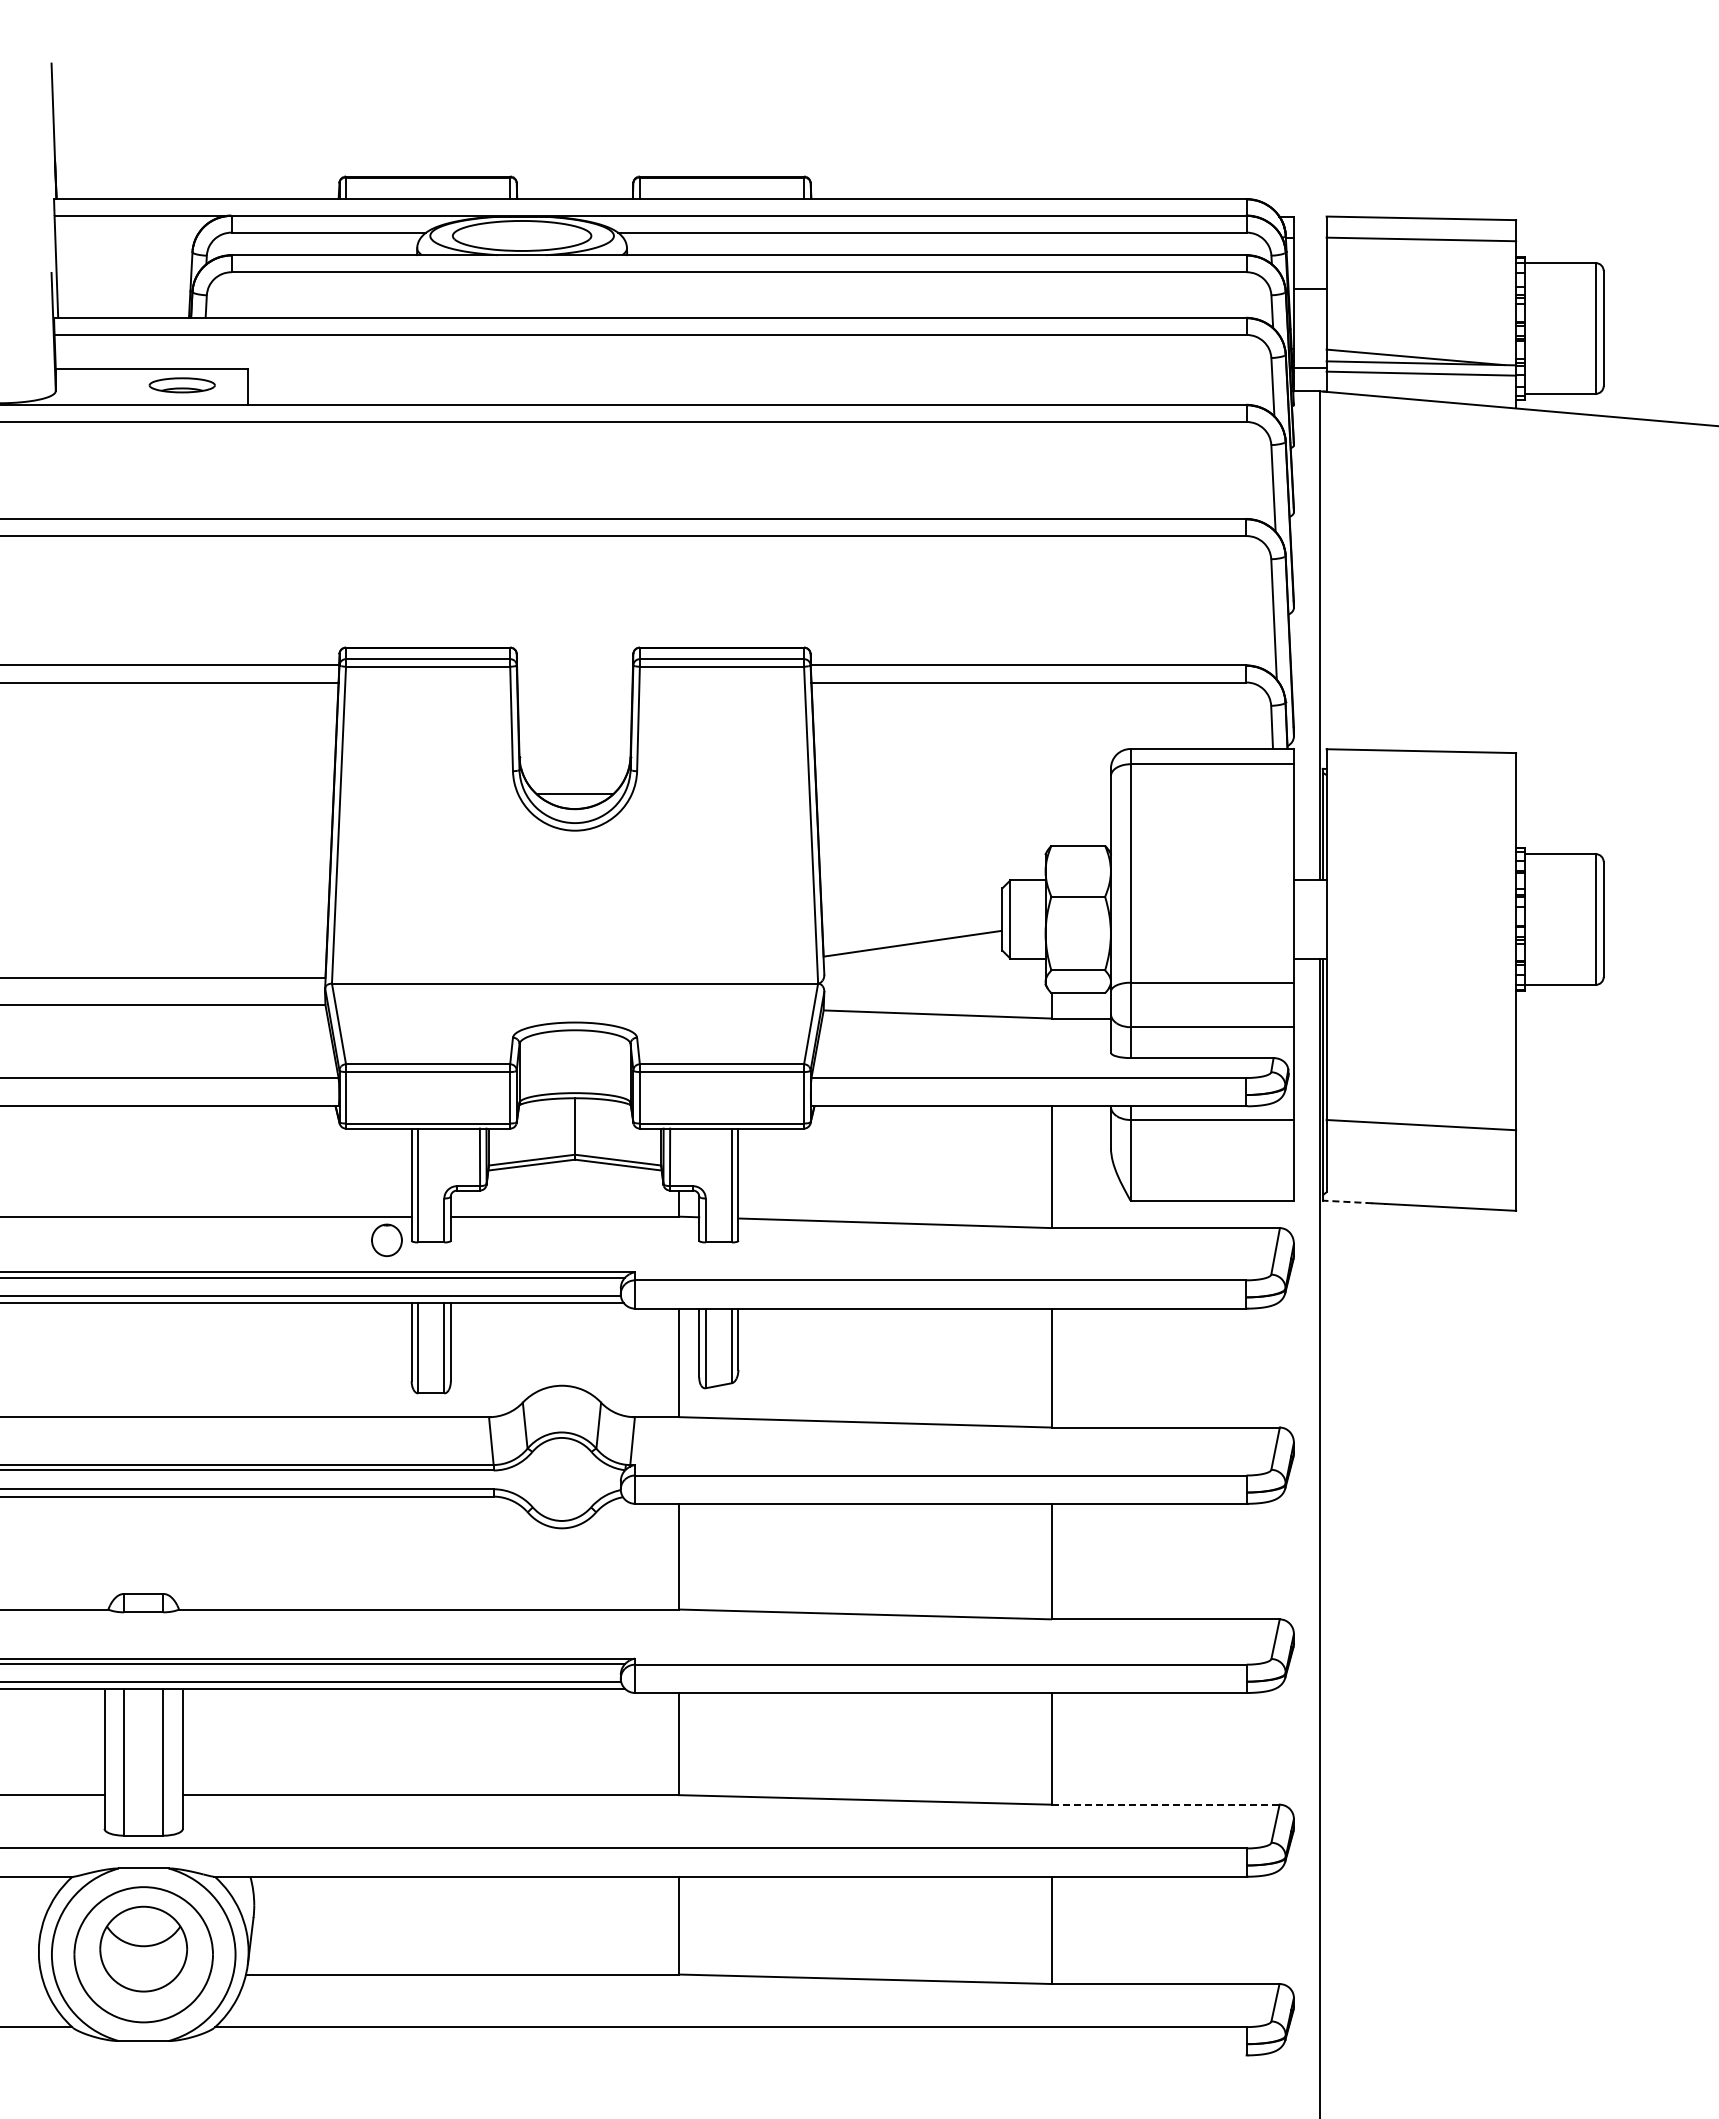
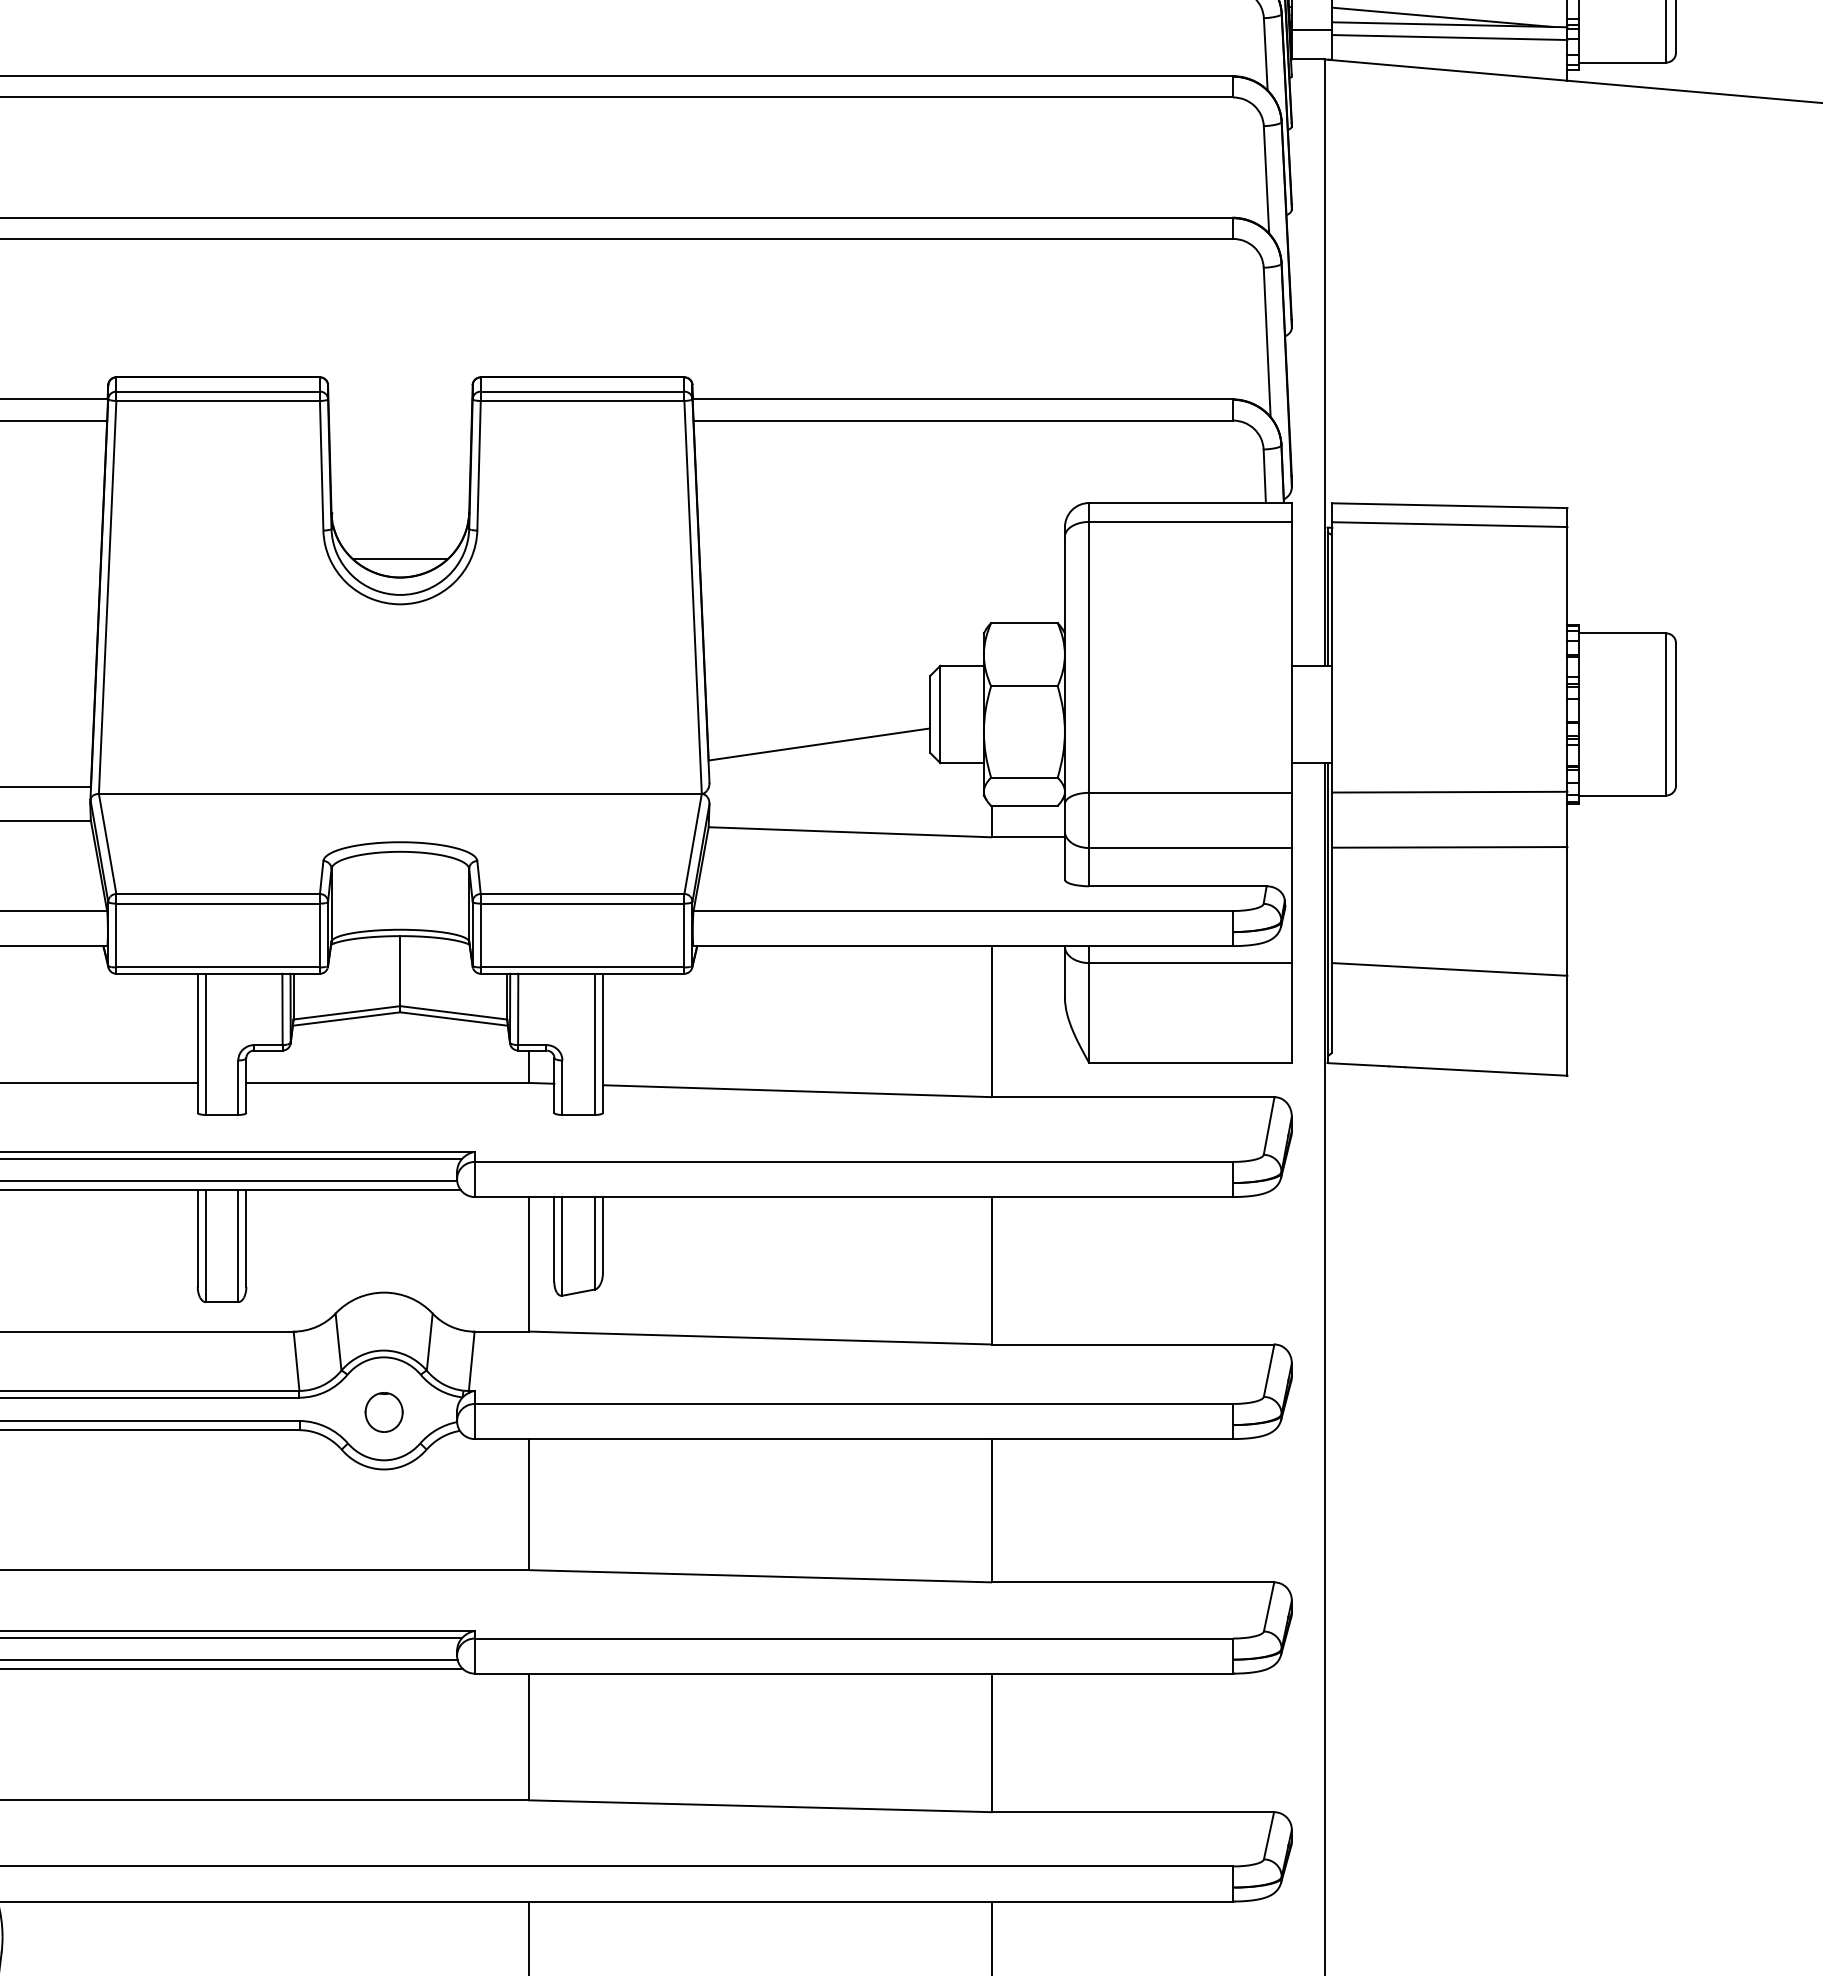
line: (1421, 766) -> (1450, 524), added
line: (1421, 981) -> (1450, 791), added
line: (1421, 1026) -> (1450, 847), added
line: (1347, 1201) -> (1358, 1064), dashed -> solid
part: (386, 1239) -> (383, 1411), moved
line: (1165, 1804) -> (1132, 1811), dashed -> solid

